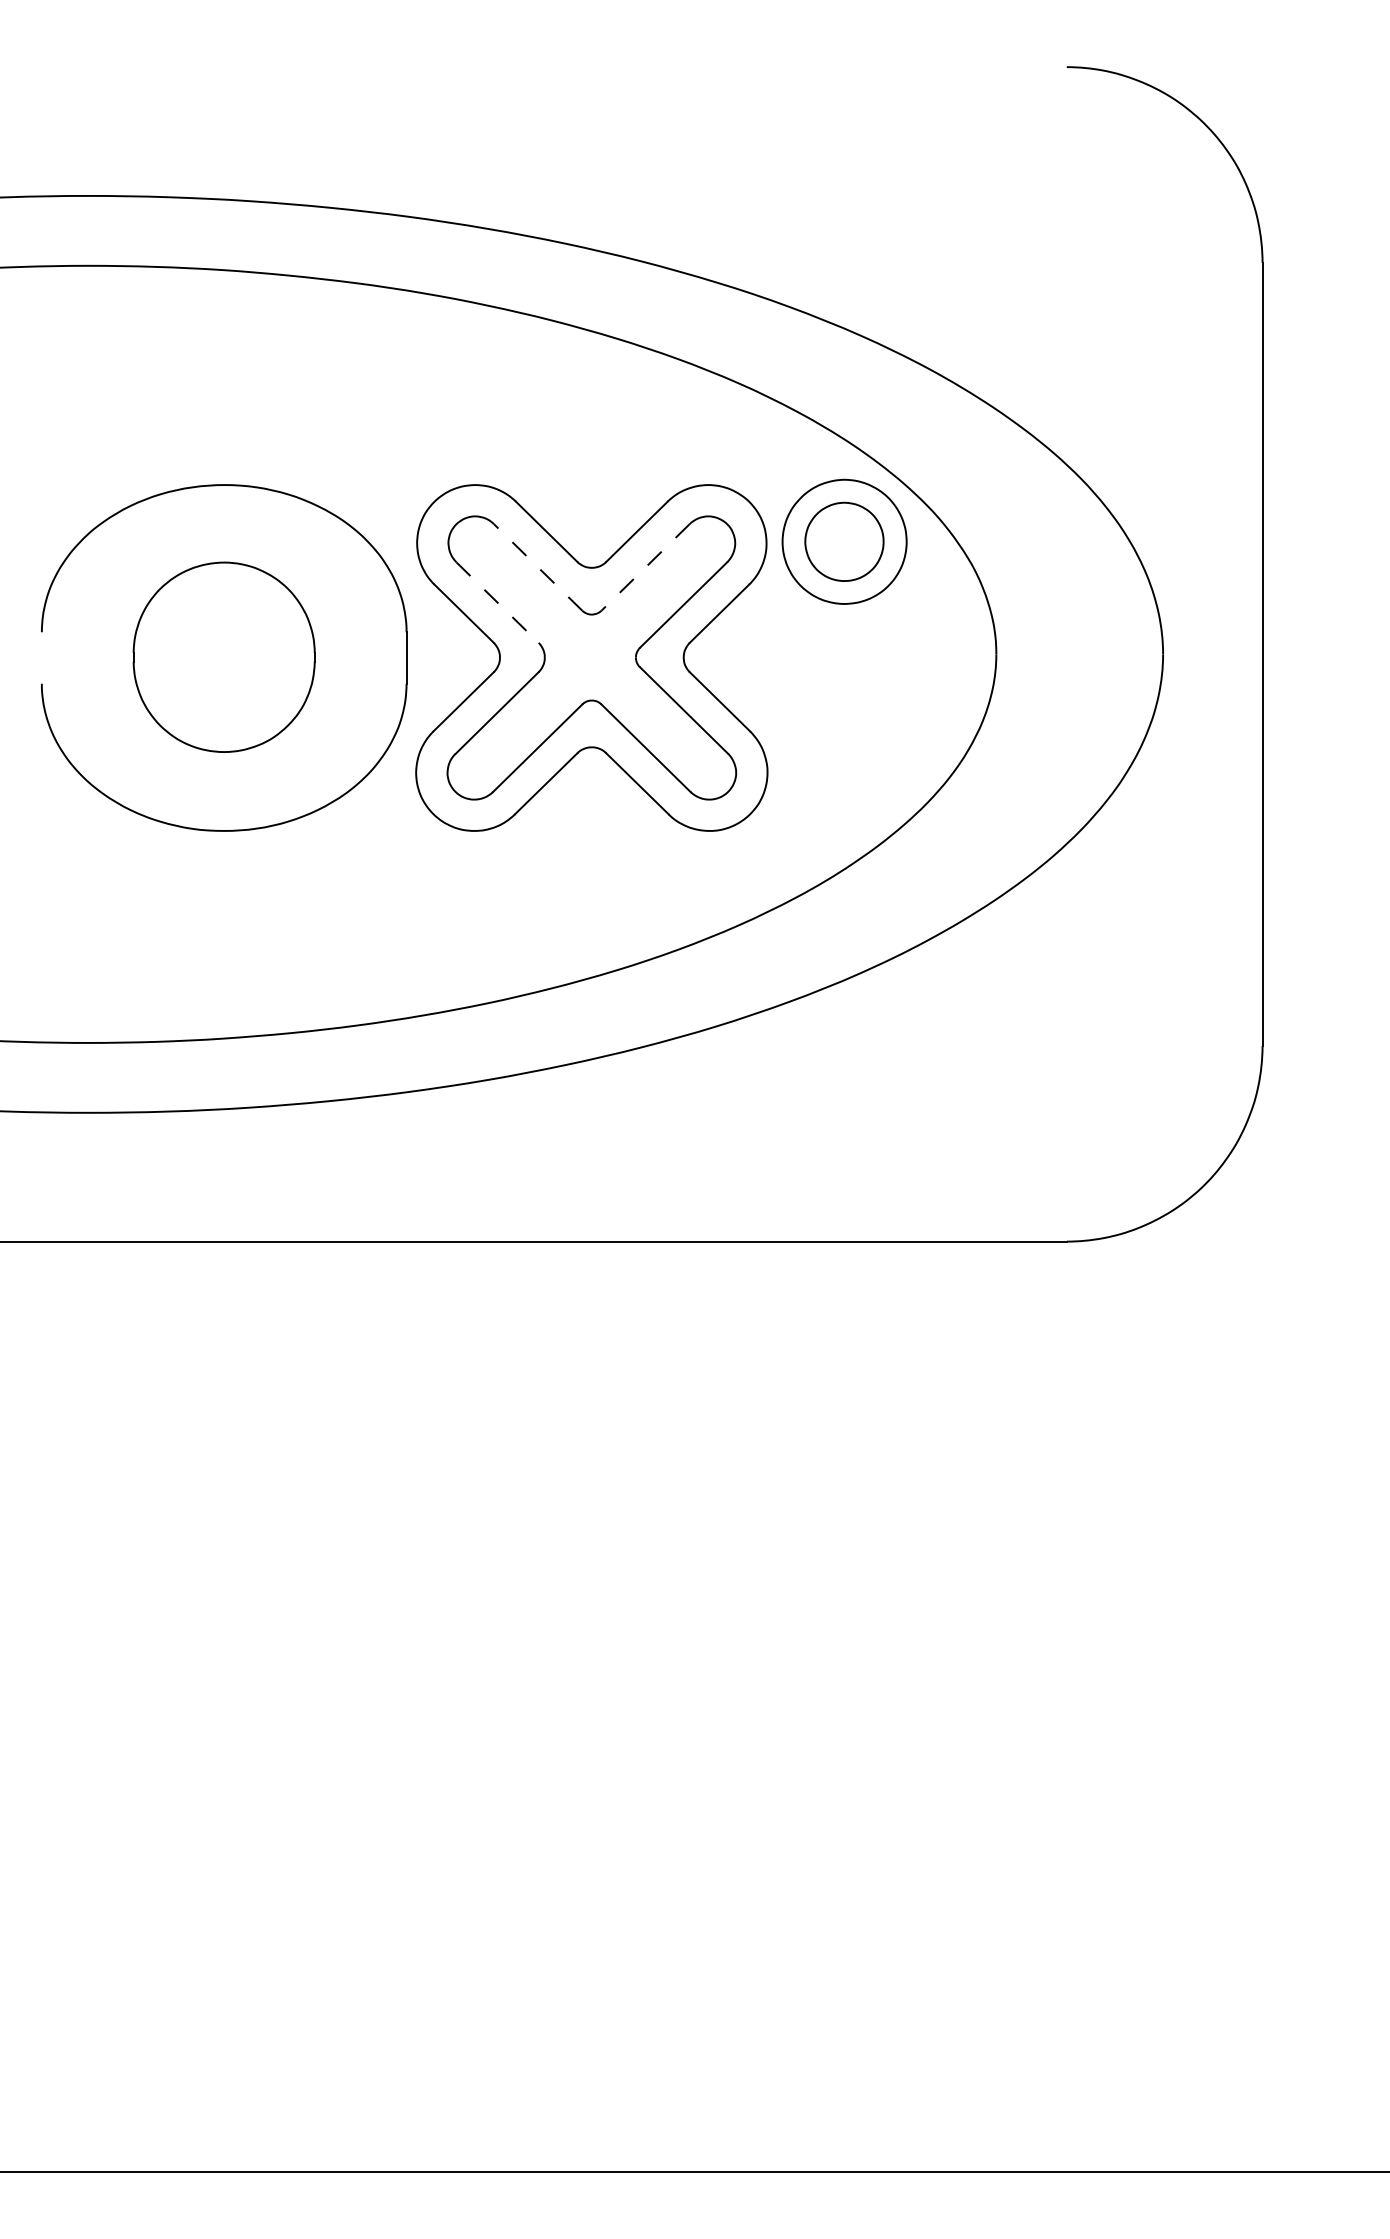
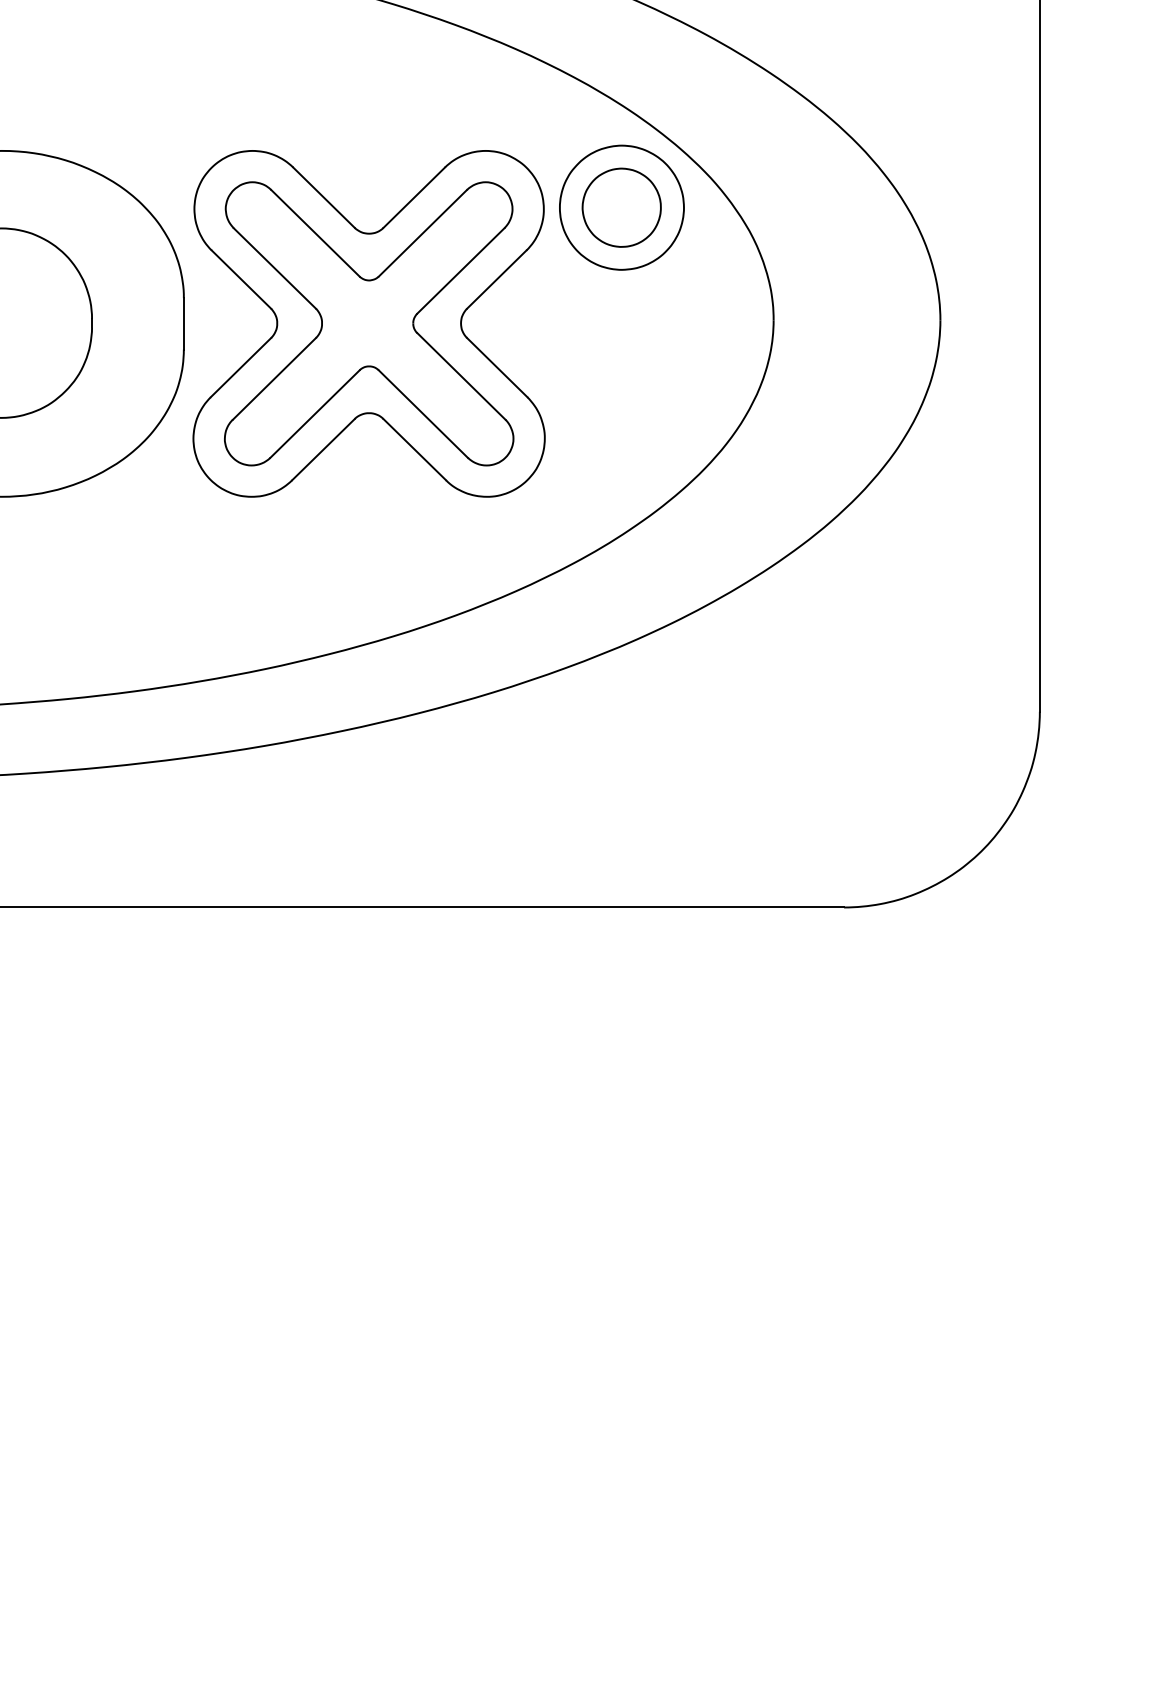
line: (538, 567) -> (315, 233), dashed -> solid
line: (645, 567) -> (422, 233), dashed -> solid
line: (497, 602) -> (274, 268), dashed -> solid

